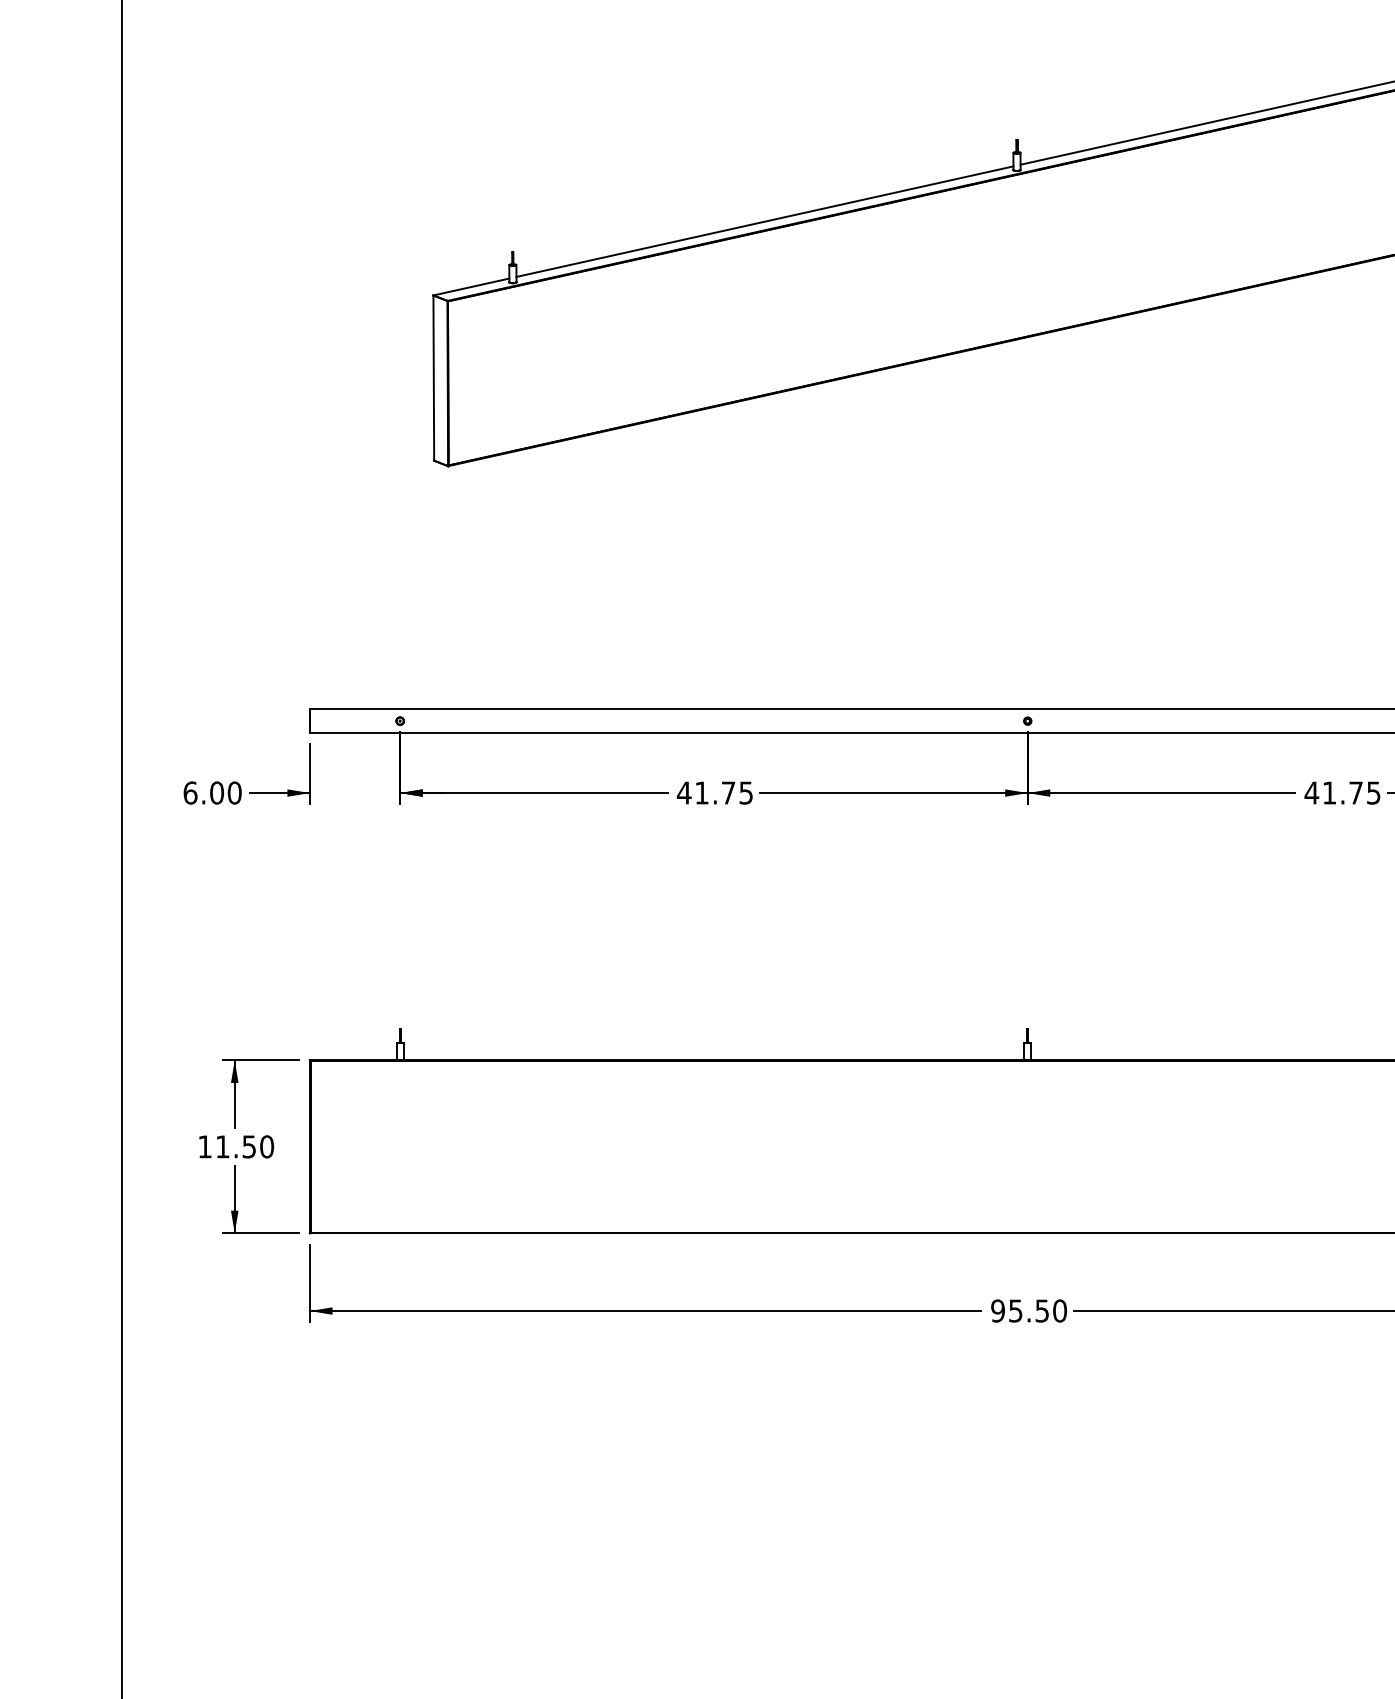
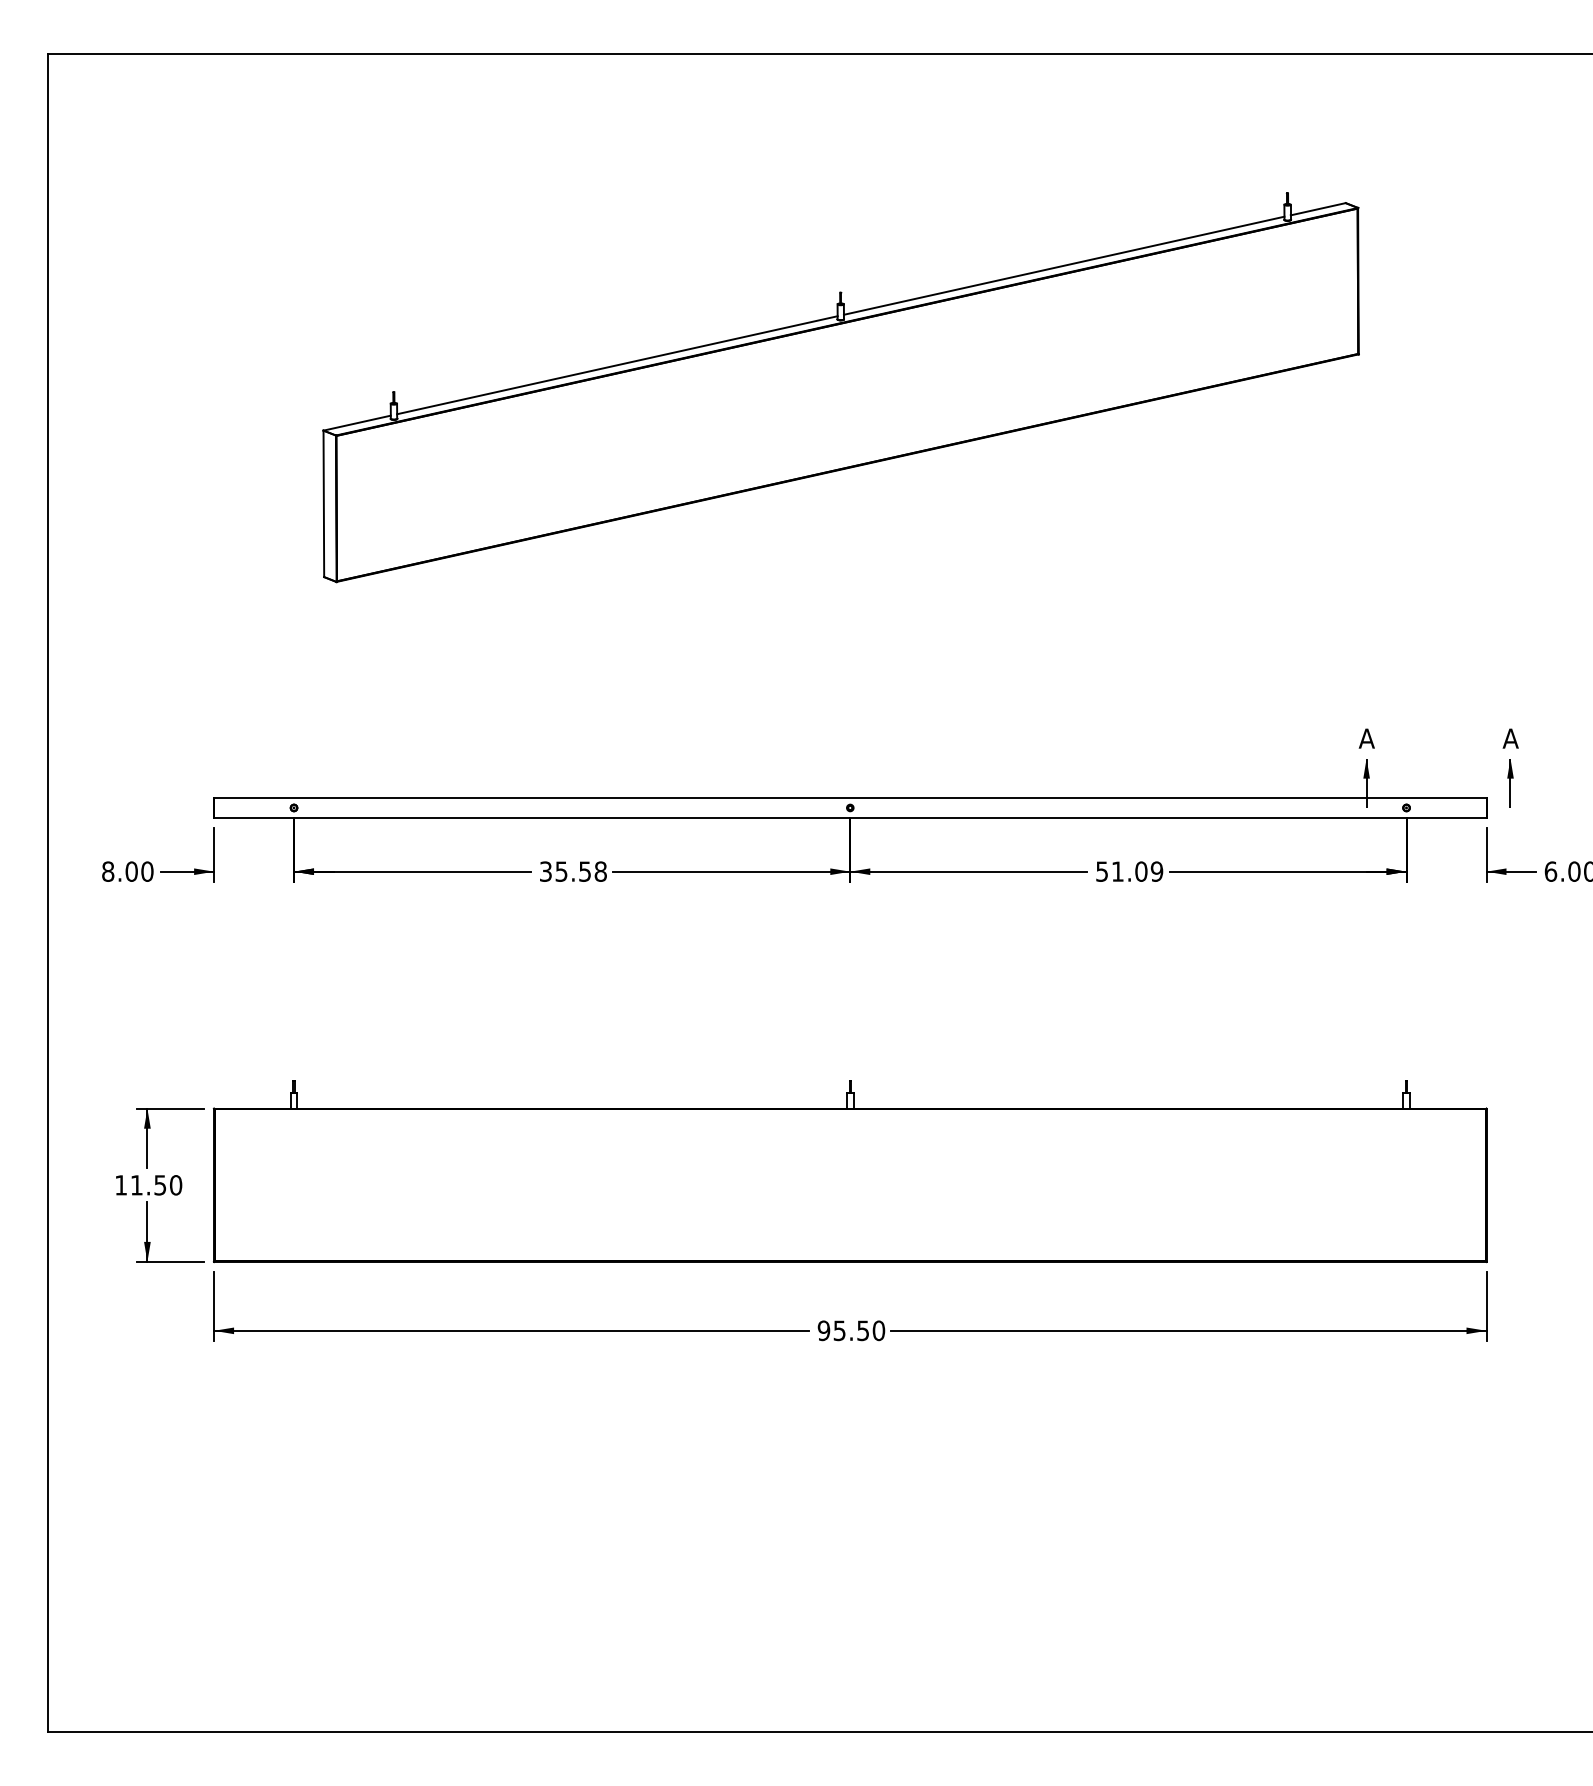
text: (190, 792) -> (108, 871), 6.00 -> 8.00
text: (714, 792) -> (572, 871), 41.75 -> 35.58
text: (1342, 792) -> (1129, 871), 41.75 -> 51.09

